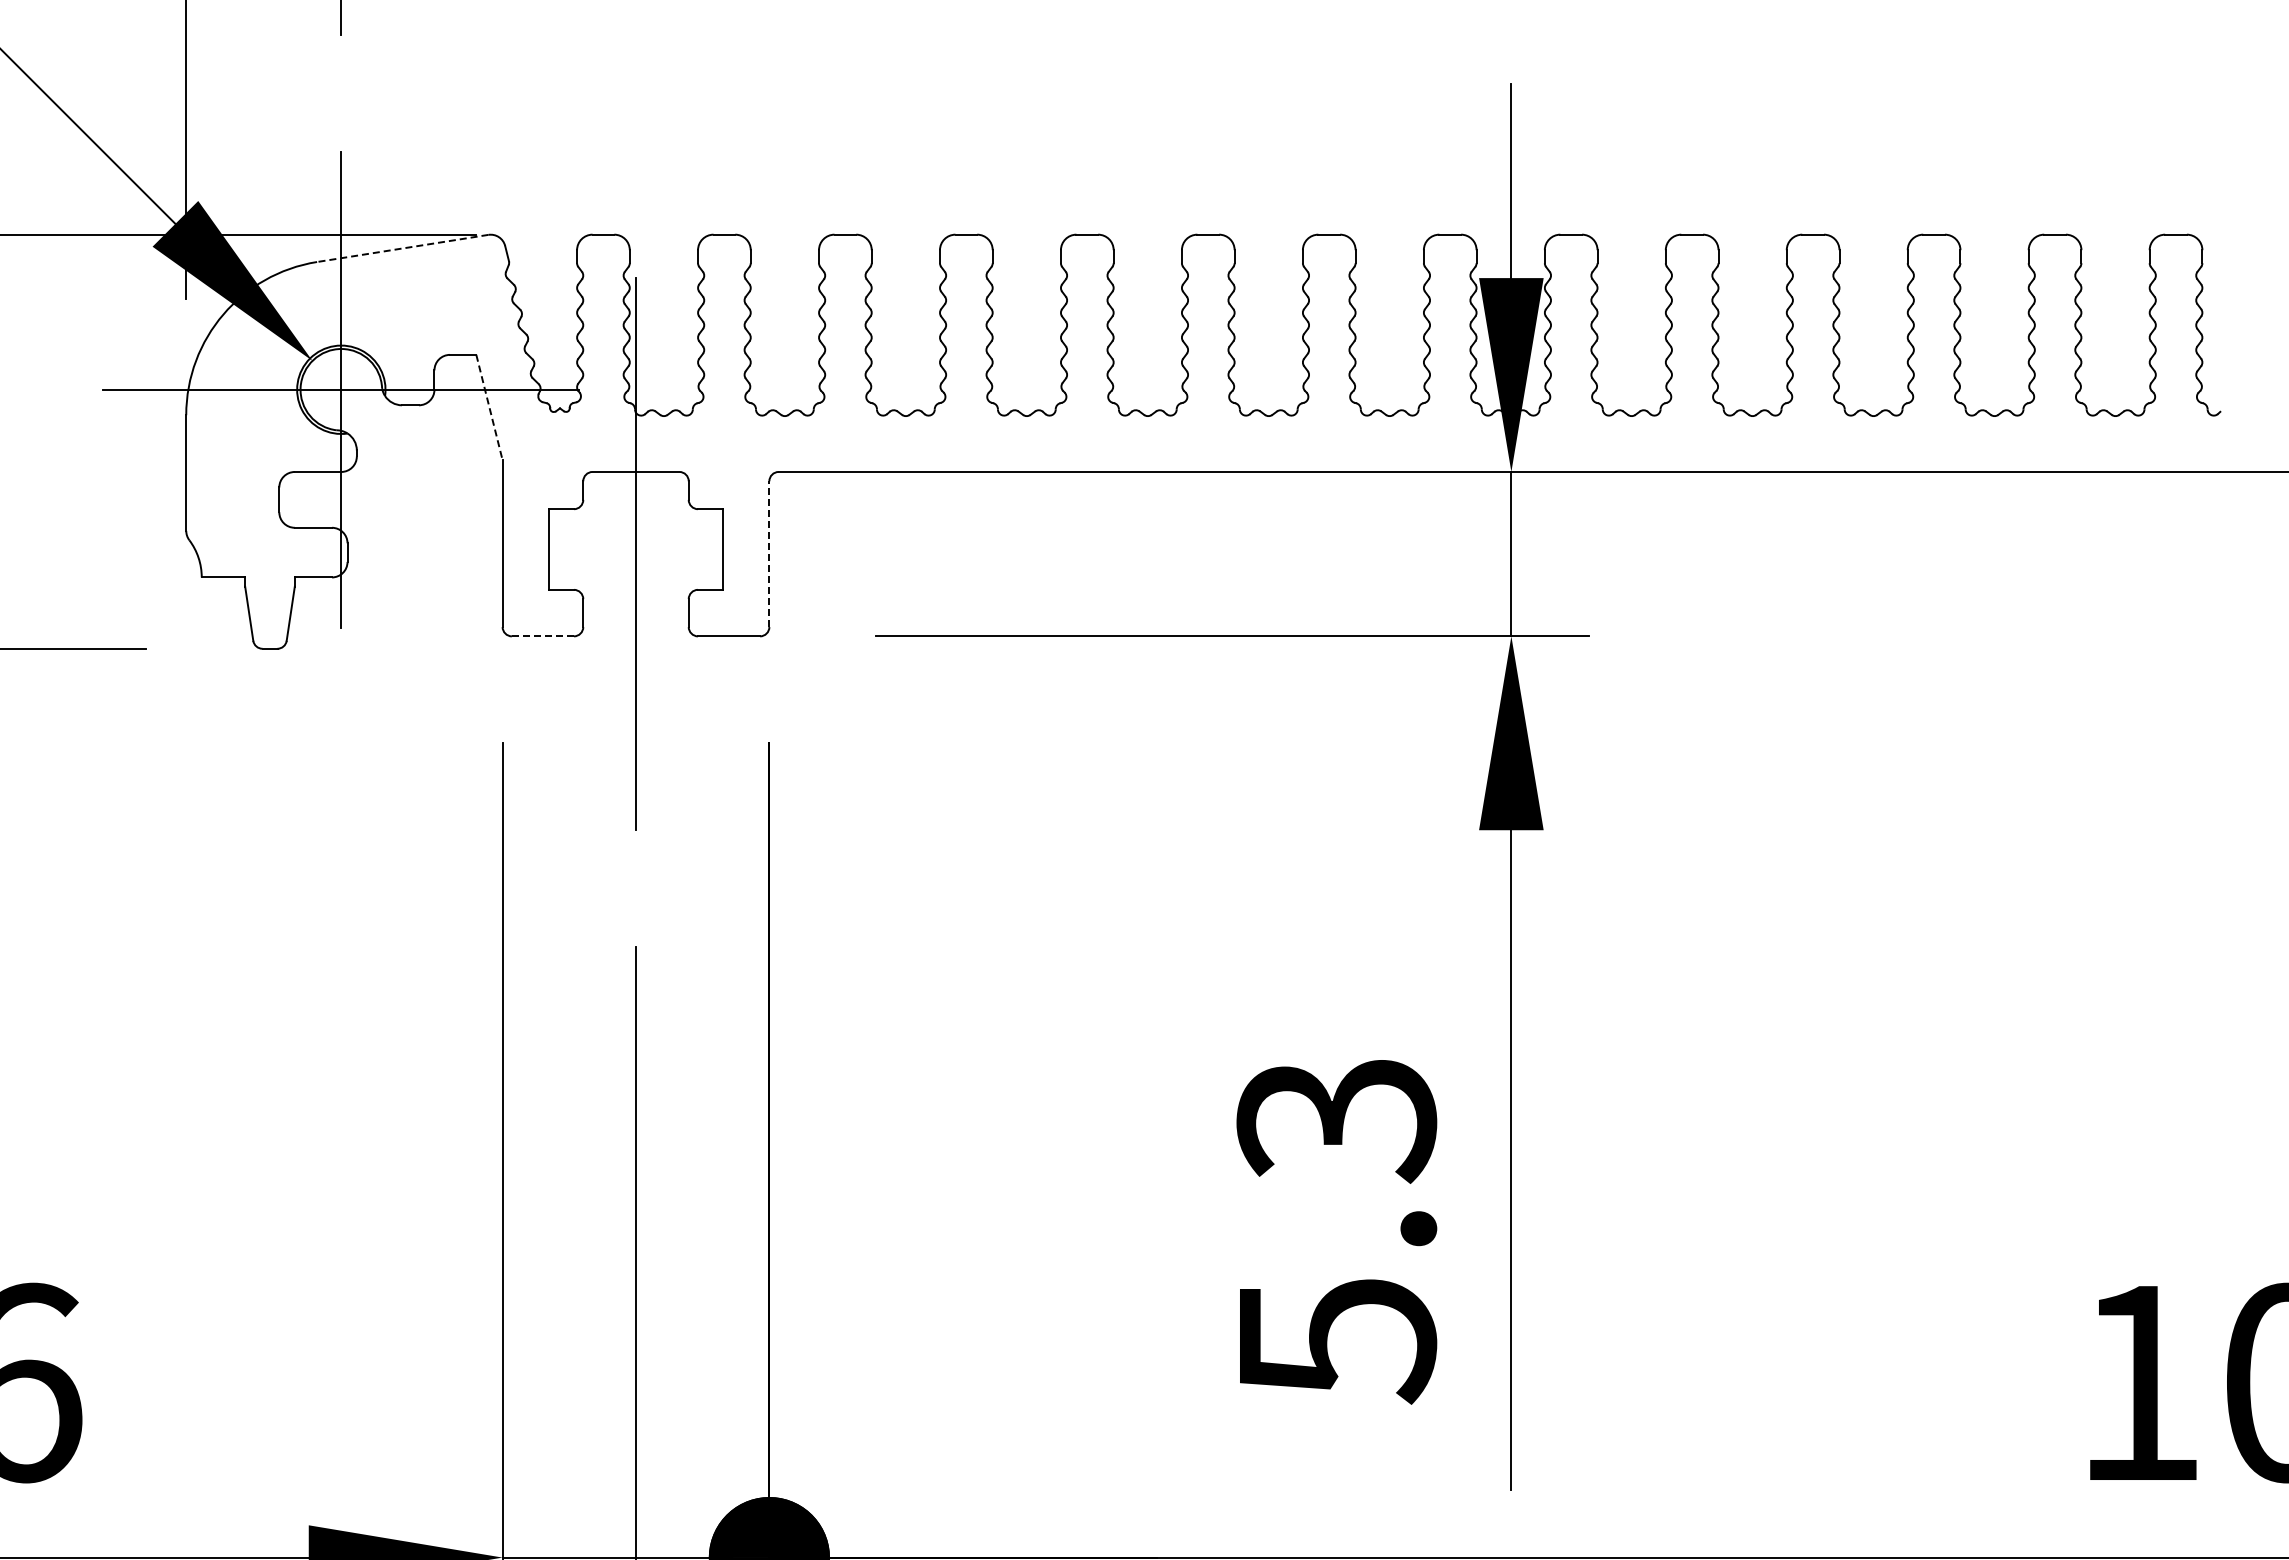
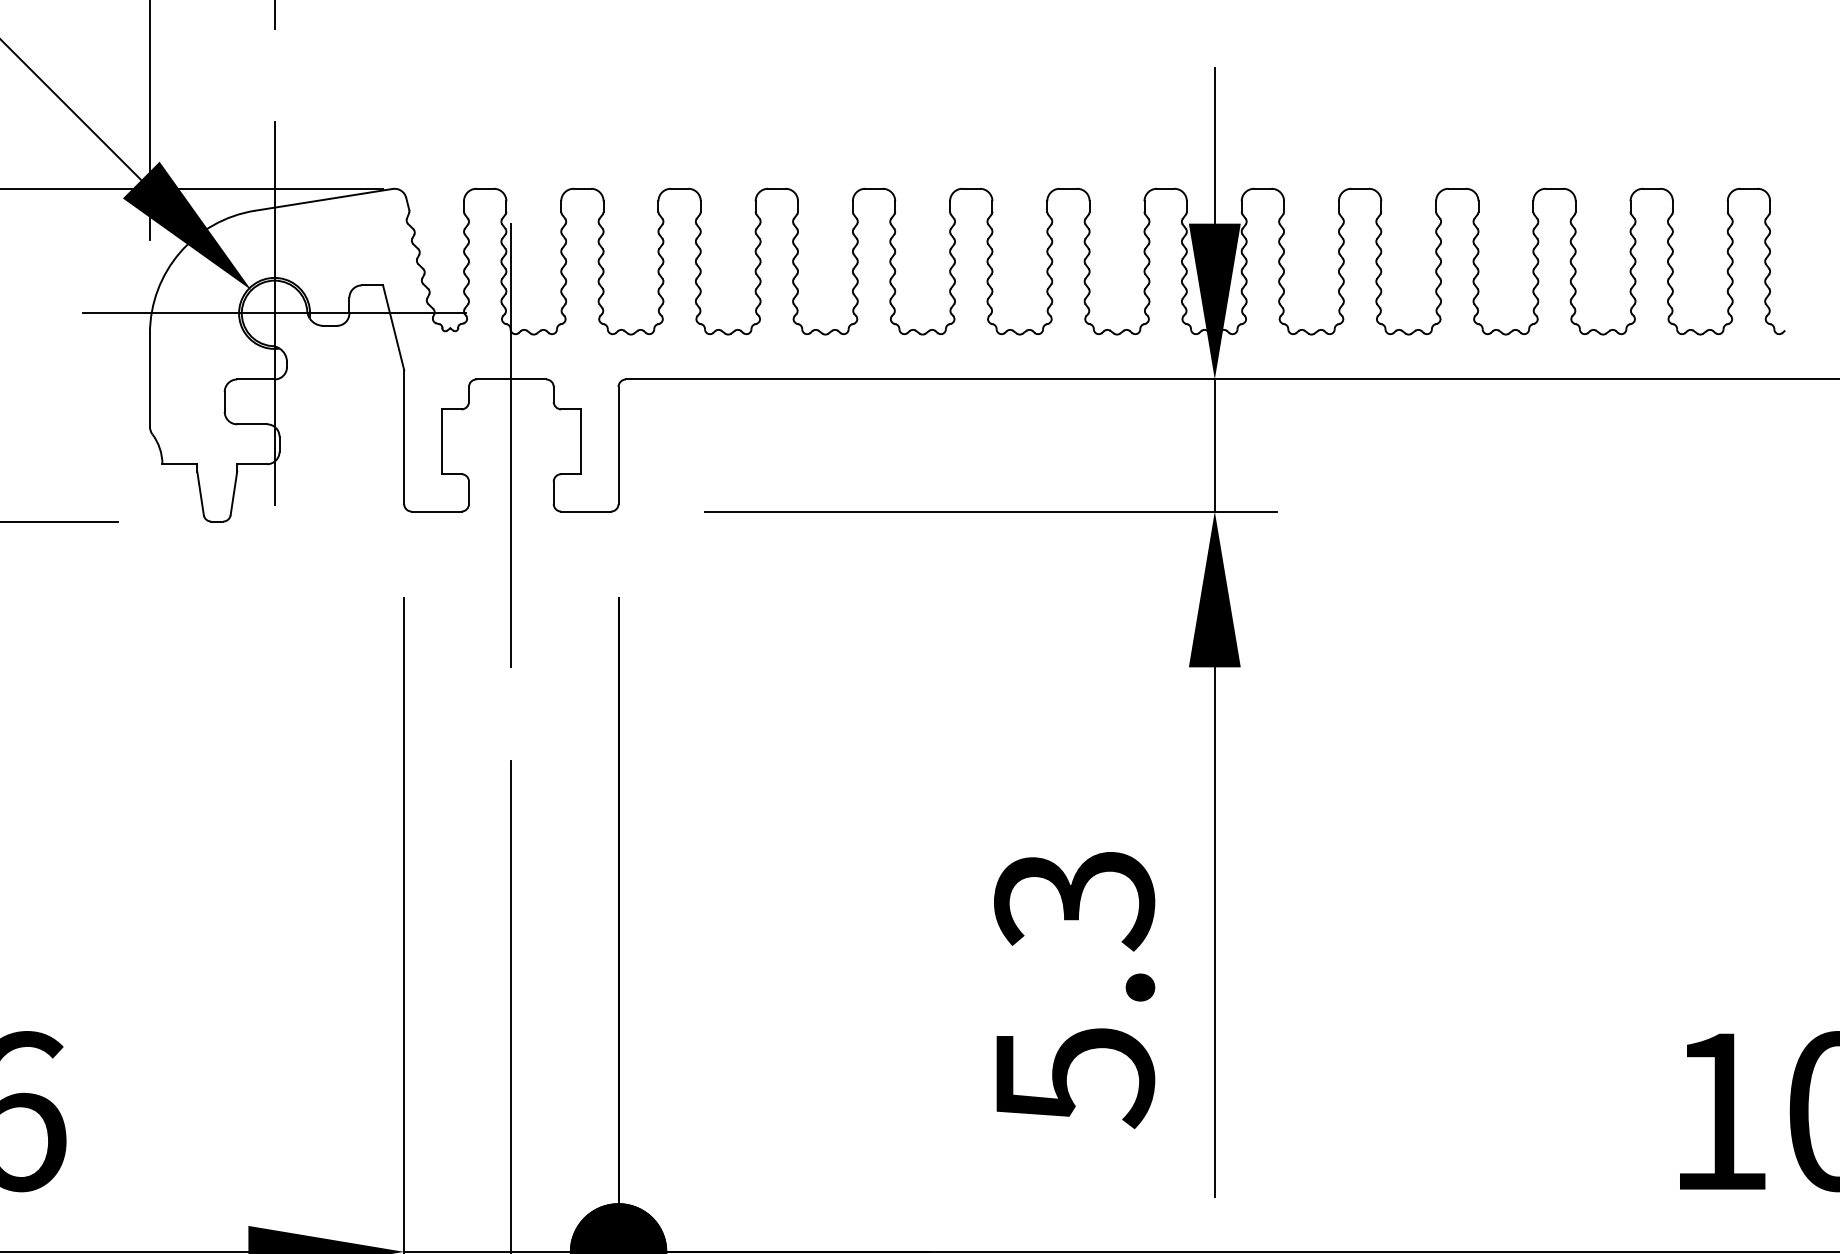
line: (402, 248) -> (323, 199), dashed -> solid
line: (489, 408) -> (393, 328), dashed -> solid
line: (769, 554) -> (618, 445), dashed -> solid
line: (543, 636) -> (437, 511), dashed -> solid

